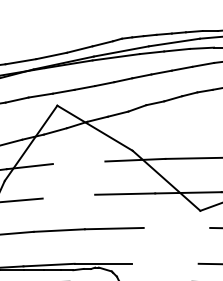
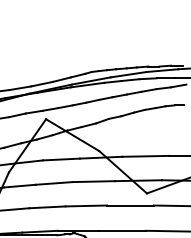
line: (77, 162) -> (60, 159), added
line: (67, 196) -> (53, 183), added
line: (177, 227) -> (130, 205), added
line: (164, 263) -> (121, 230), added

